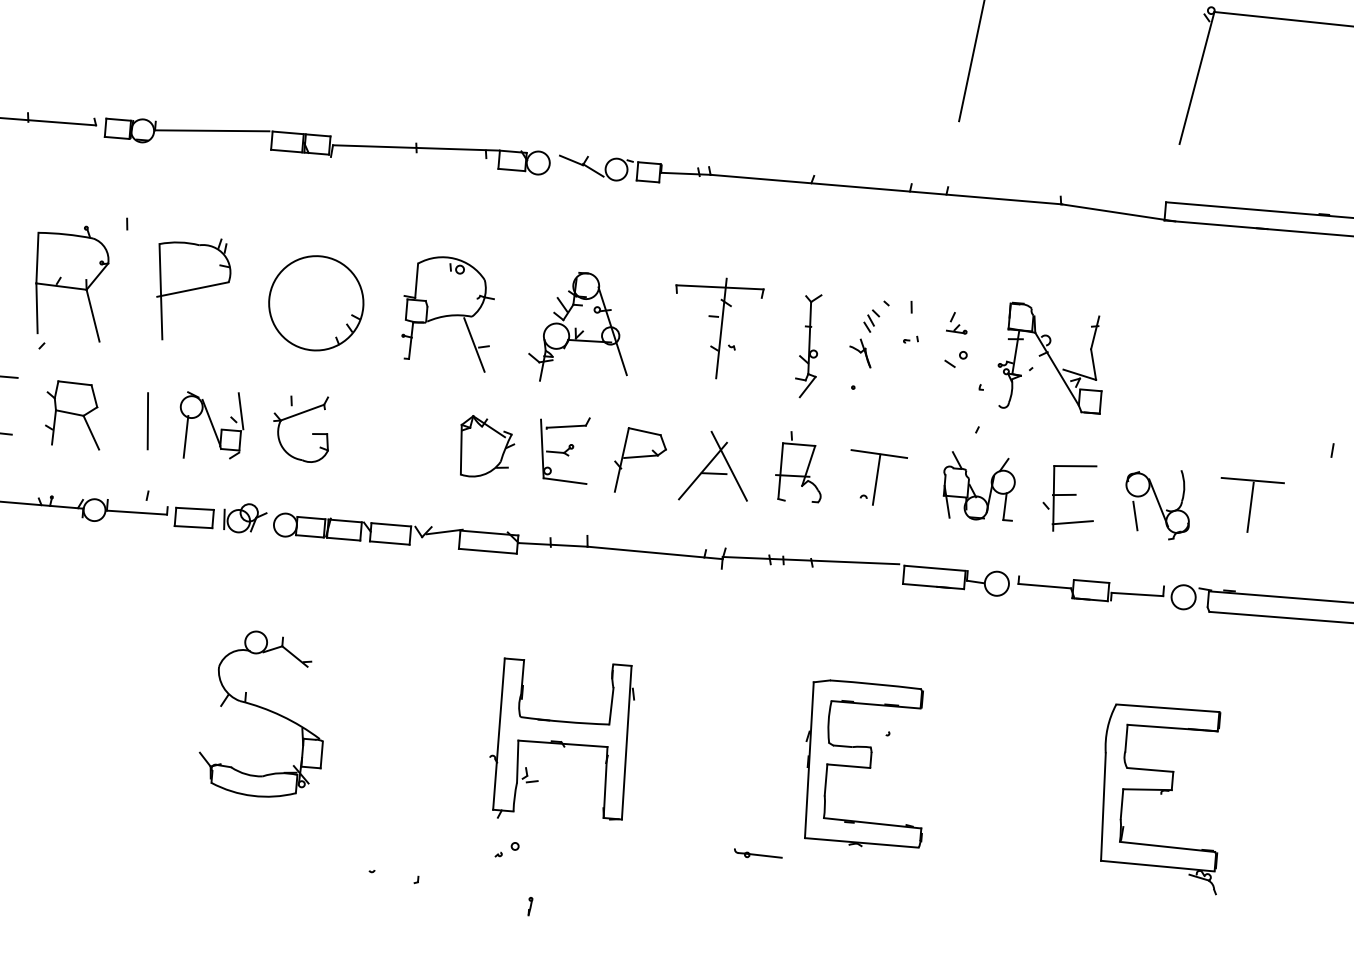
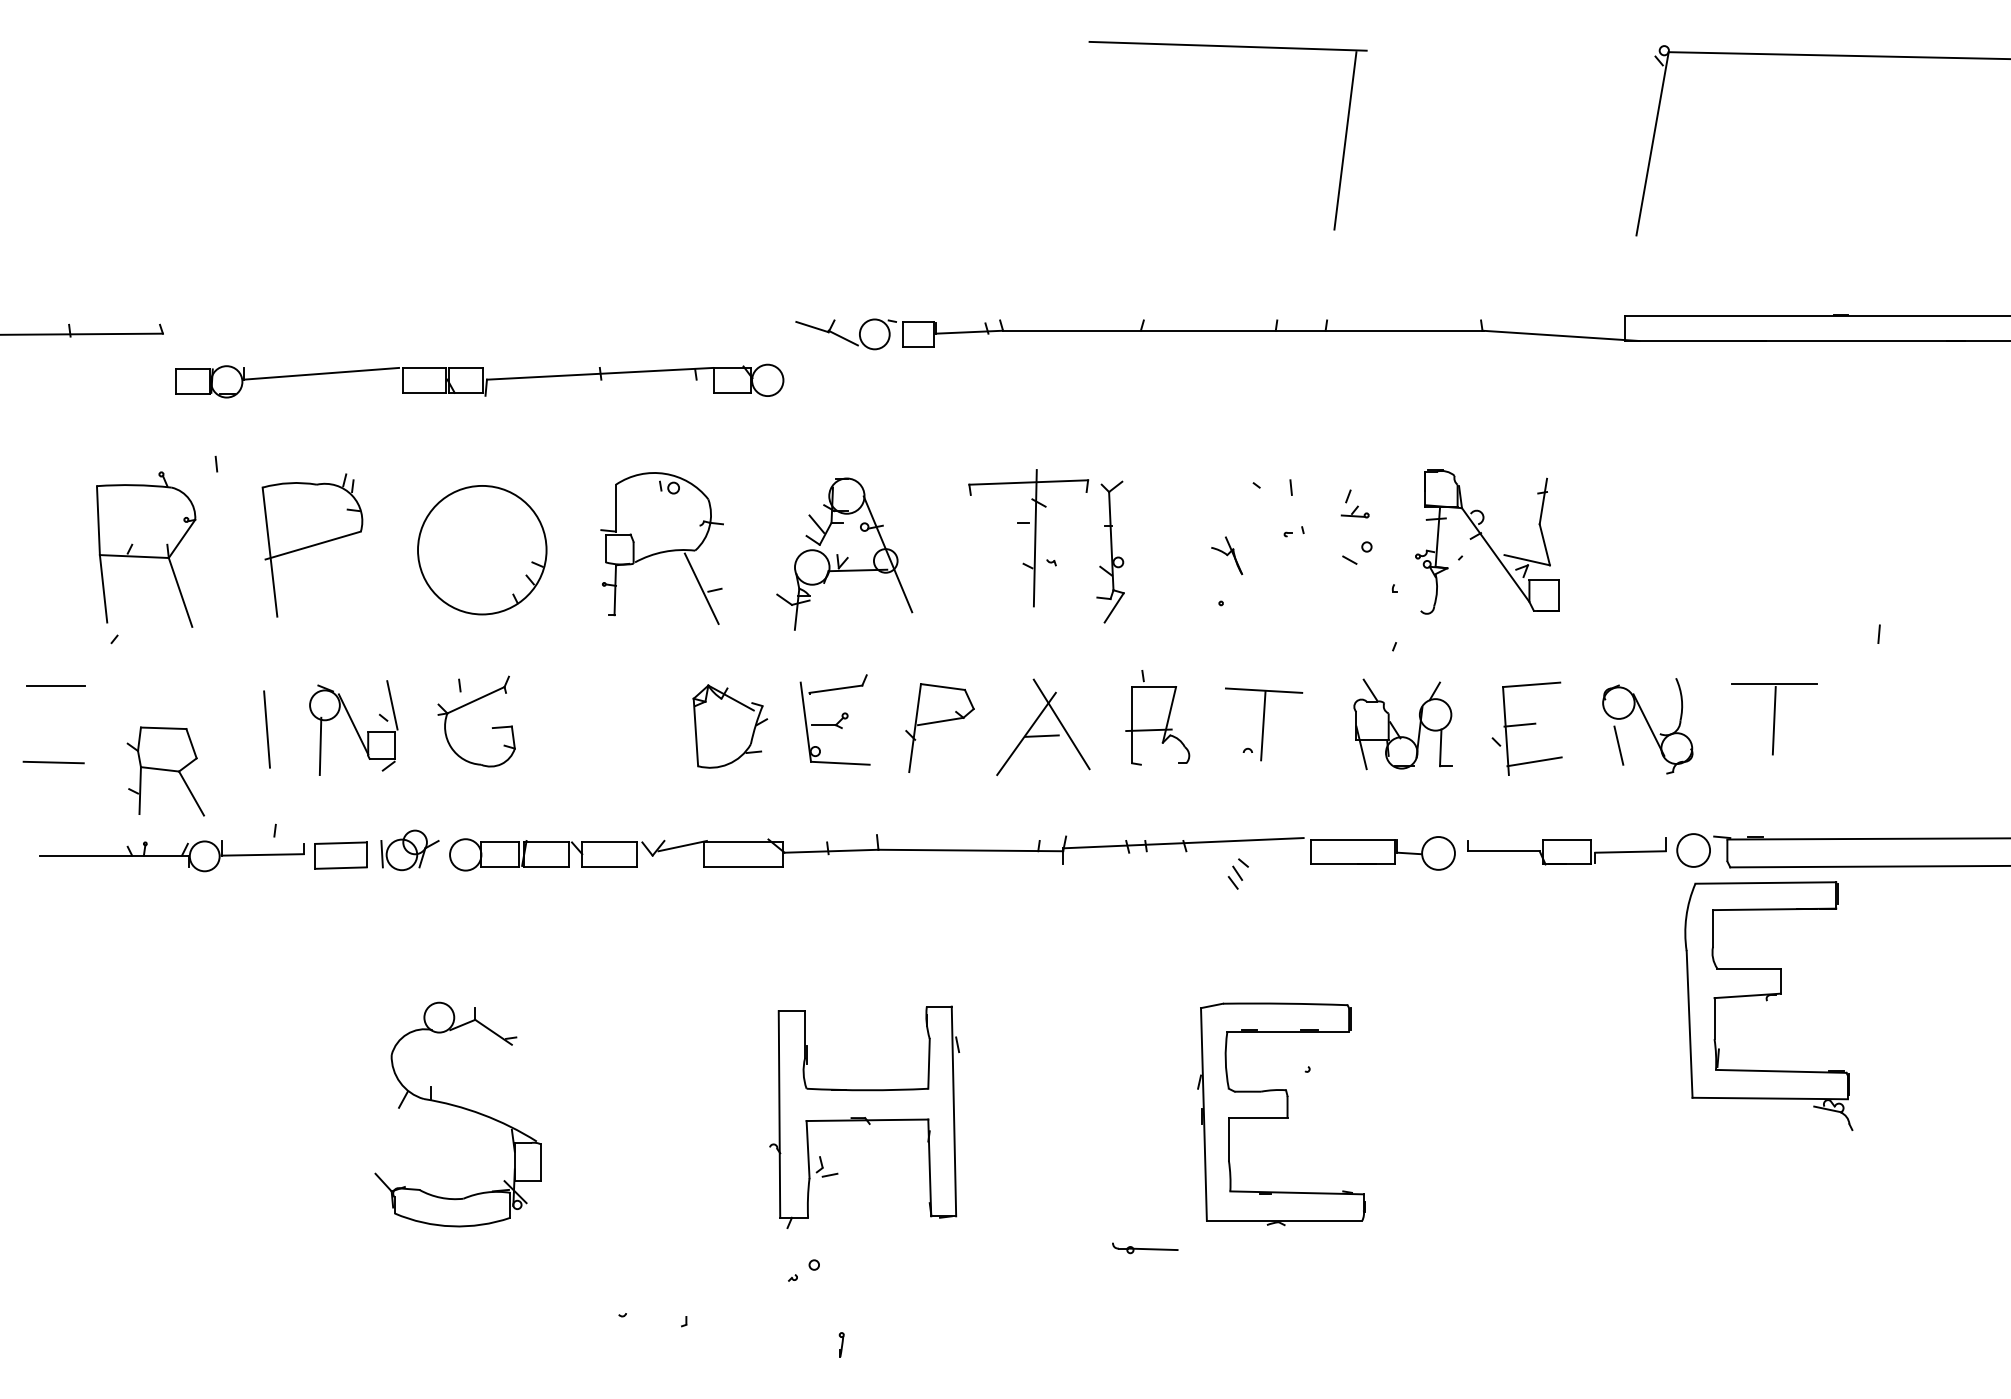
part: (327, 145) -> (479, 380), moved
part: (870, 320) -> (1237, 873), moved
part: (808, 345) -> (1110, 551), moved
part: (73, 414) -> (165, 771), moved
part: (1162, 798) -> (1768, 1005), moved

